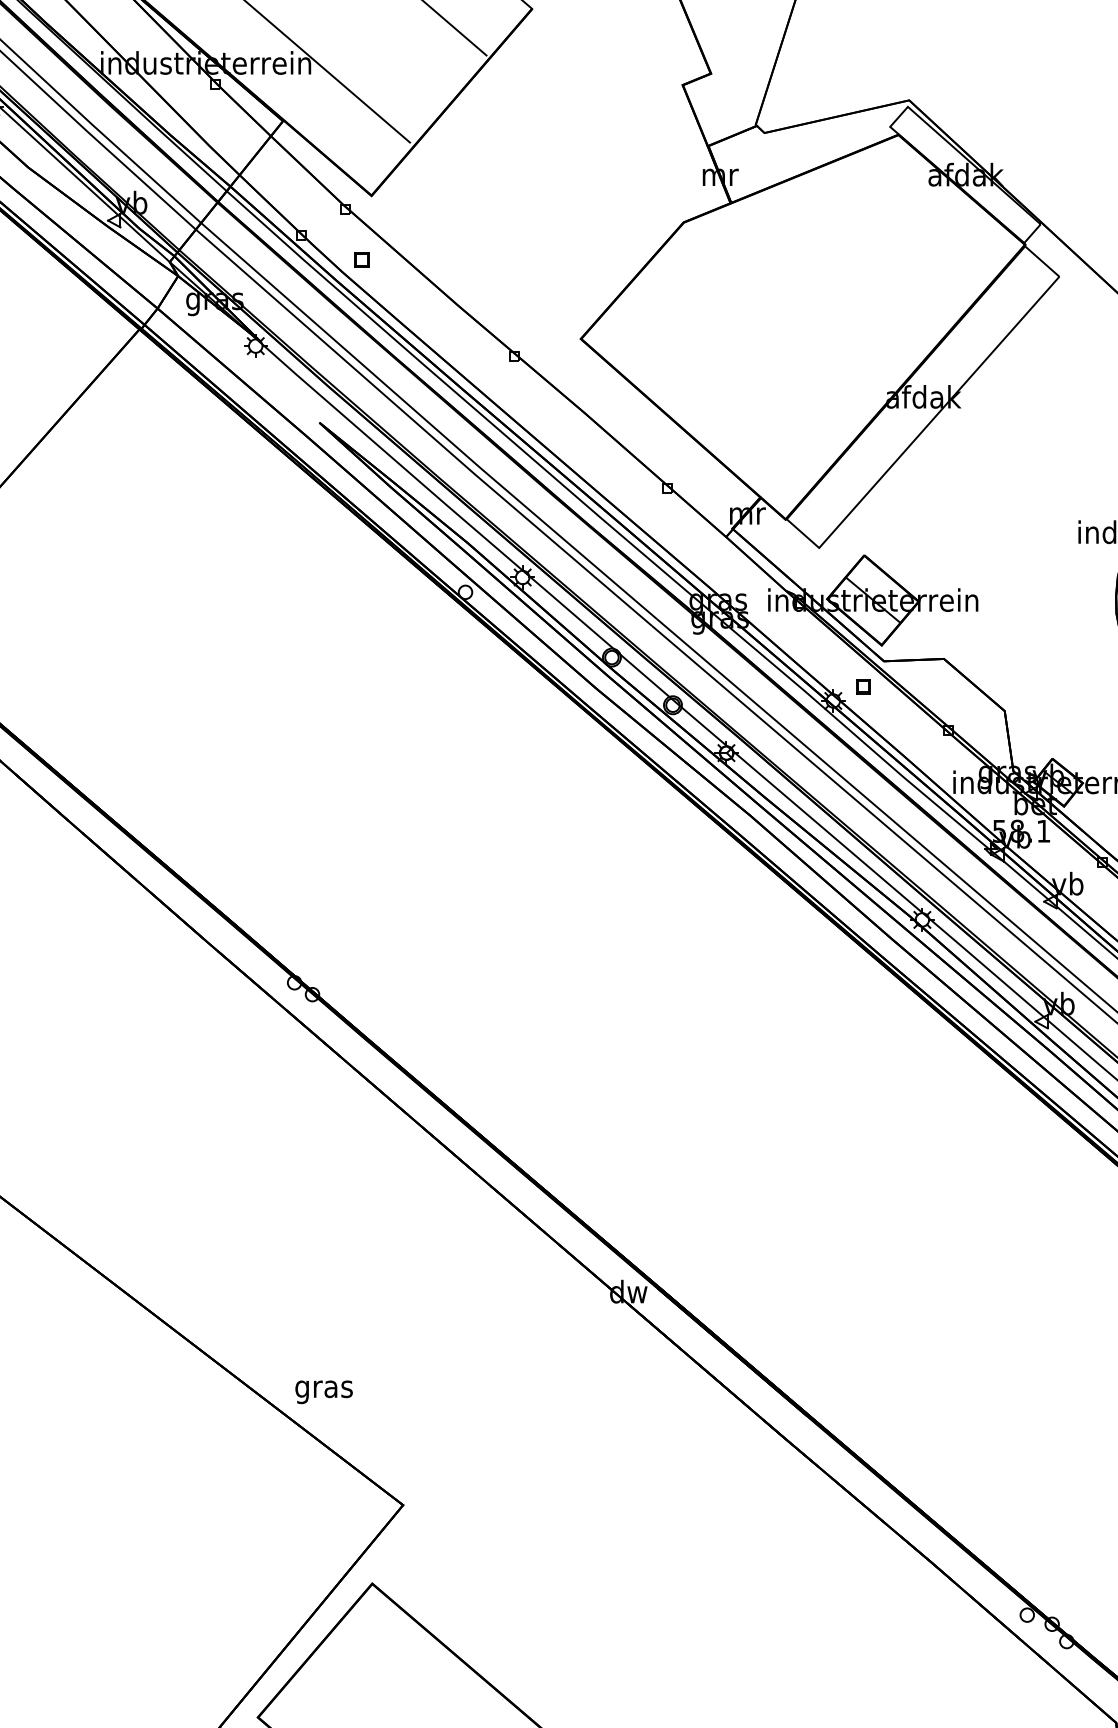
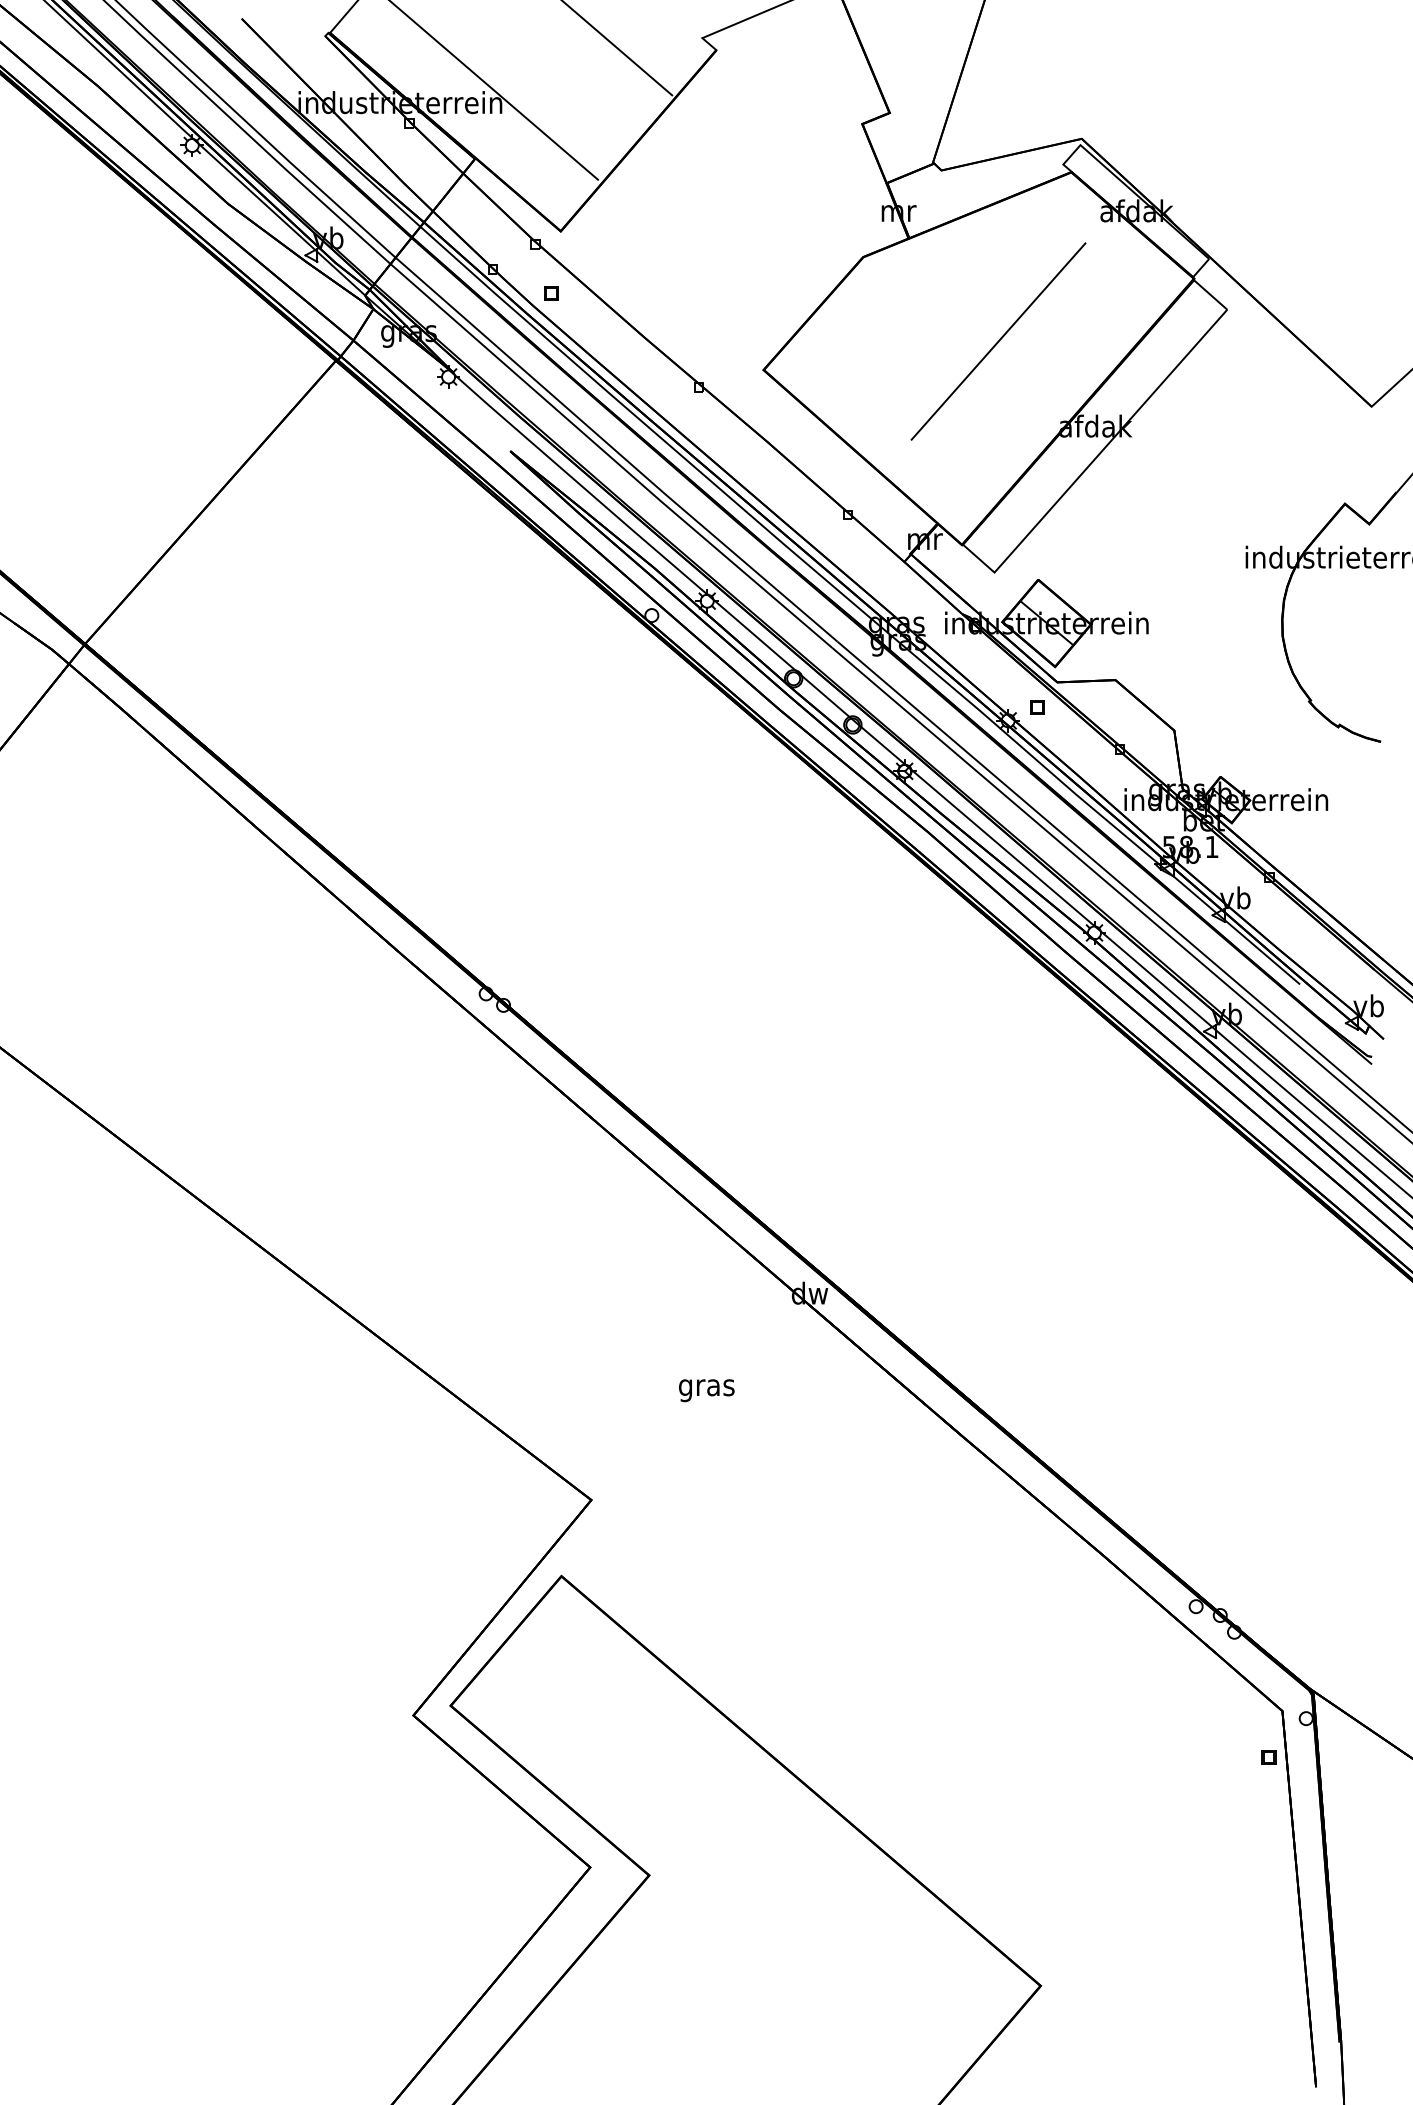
line: (823, 309) -> (998, 341), added
text: (323, 1392) -> (706, 1390), moved

